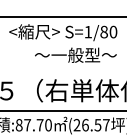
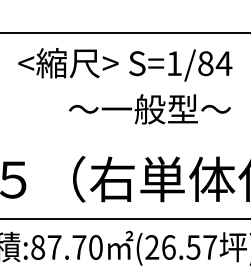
text: (113, 31) -> (224, 62), S=1/80 -> S=1/84

